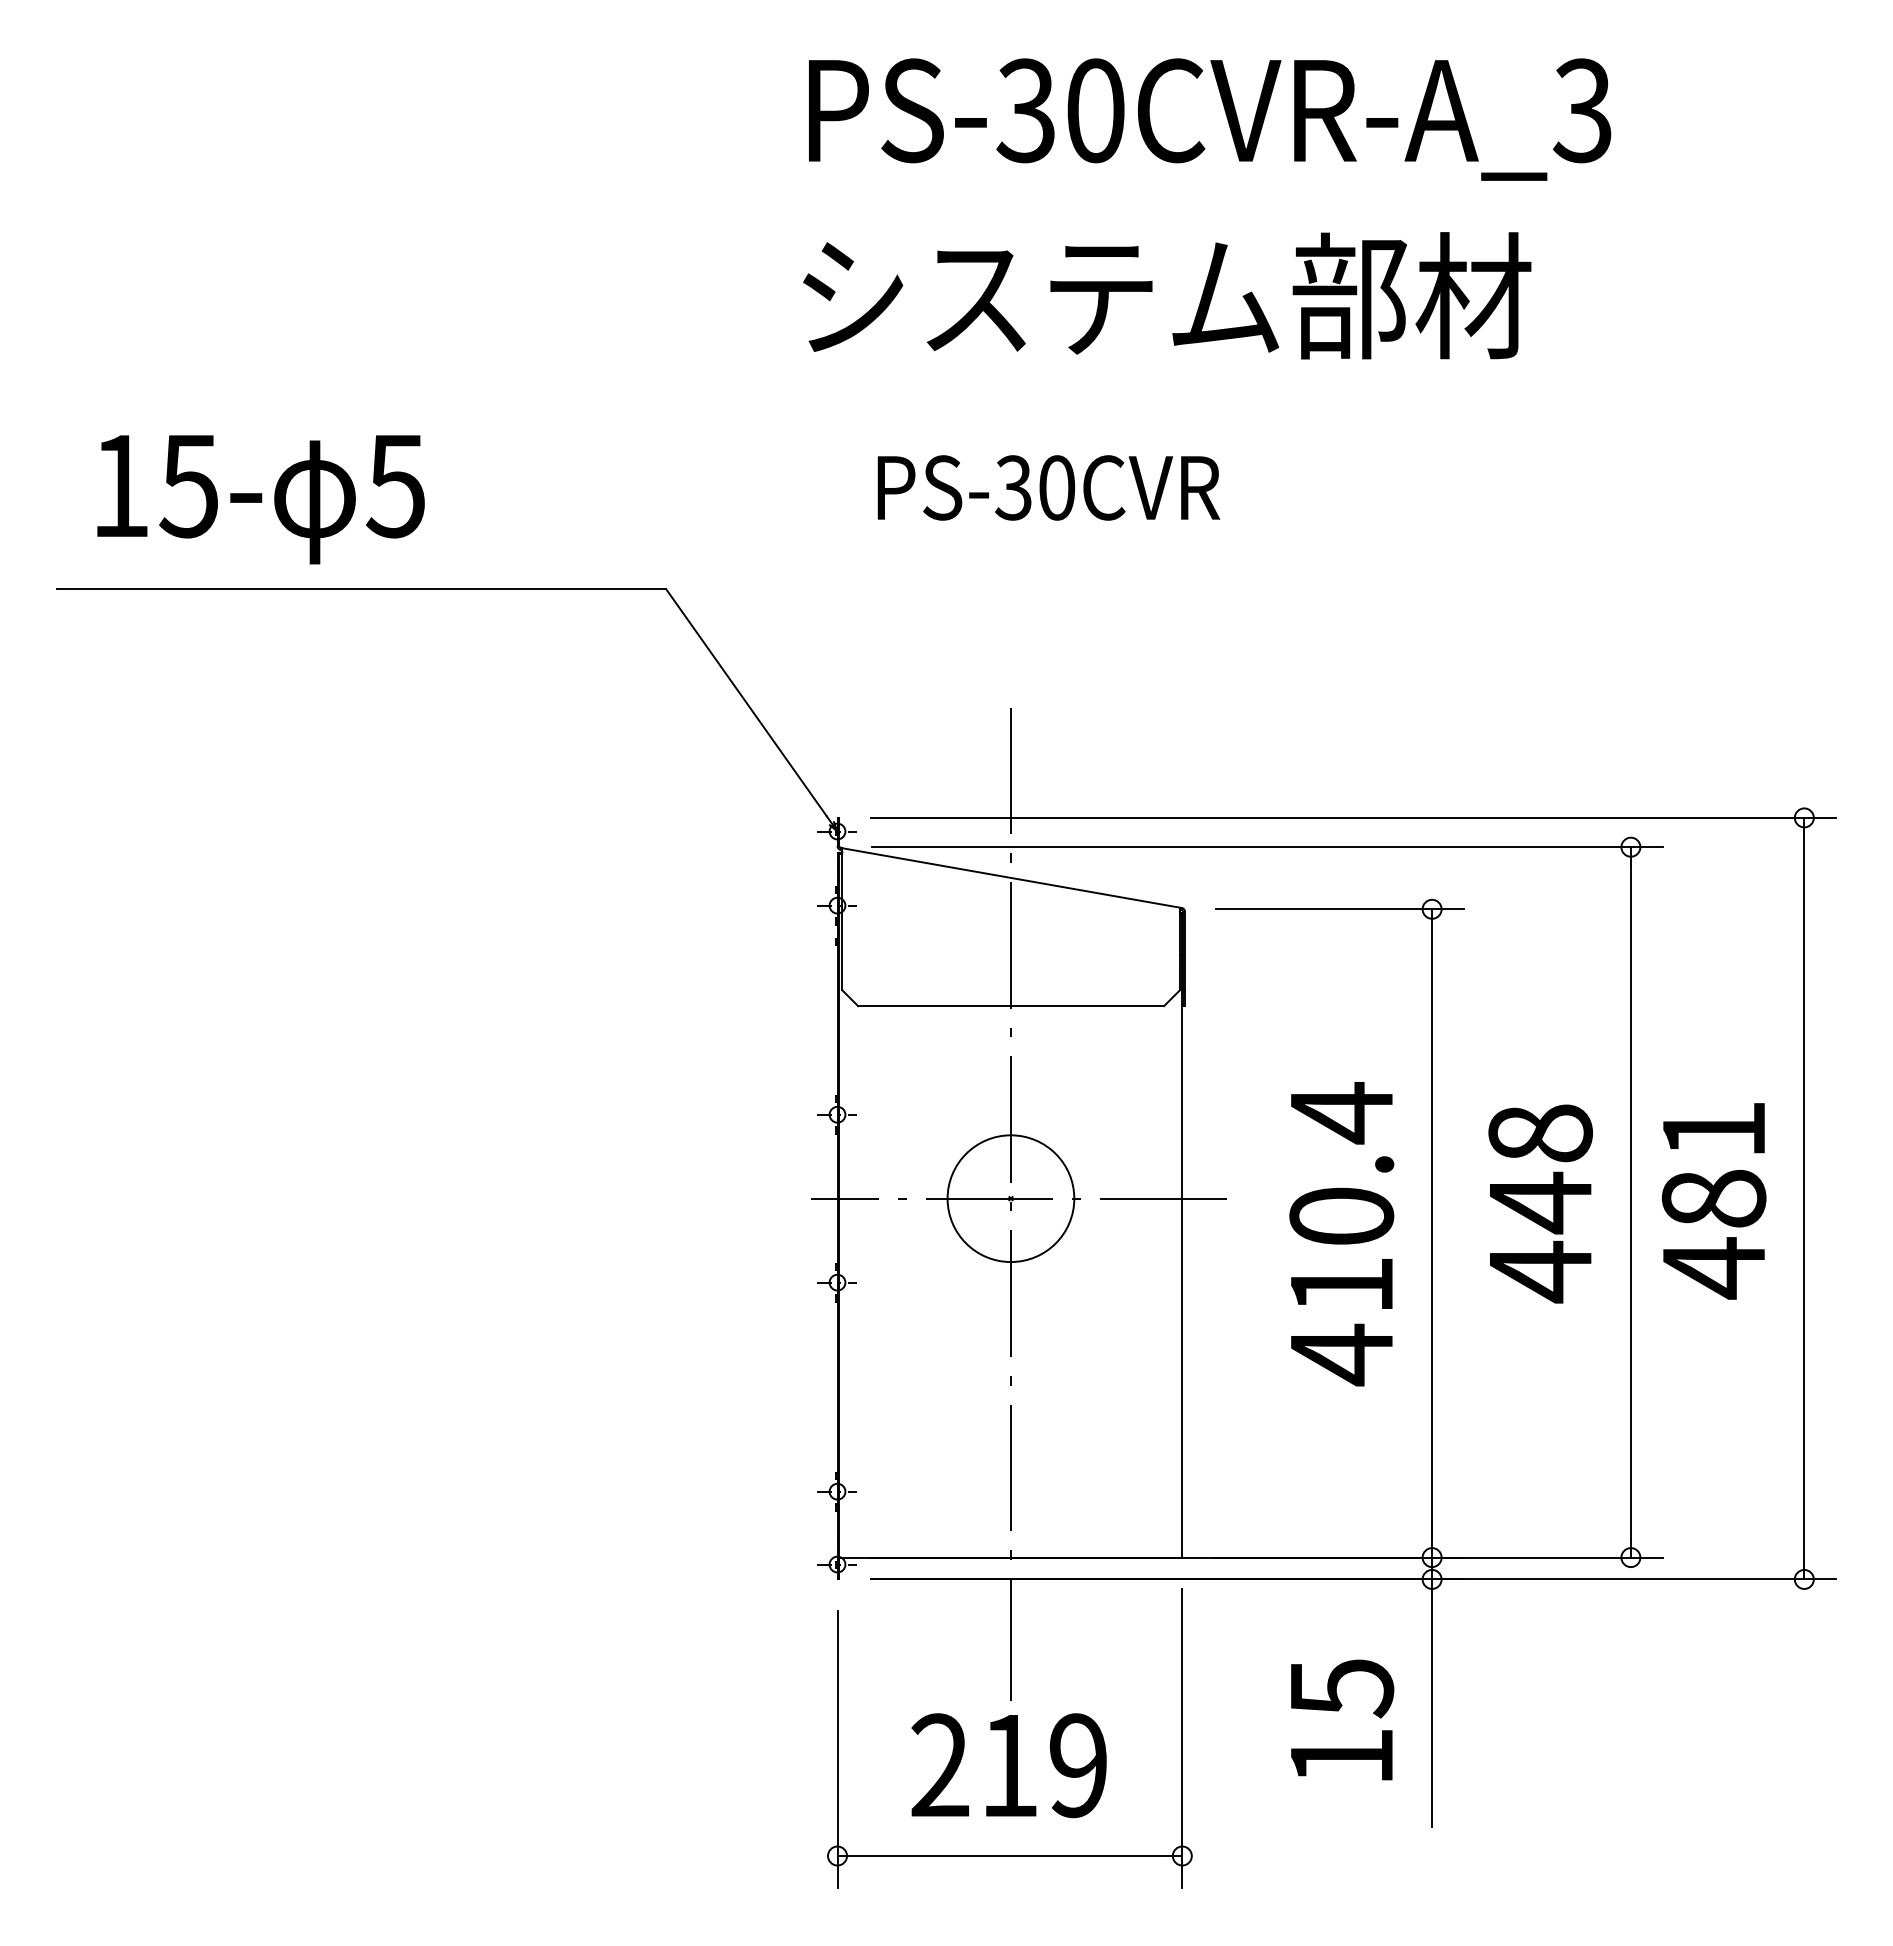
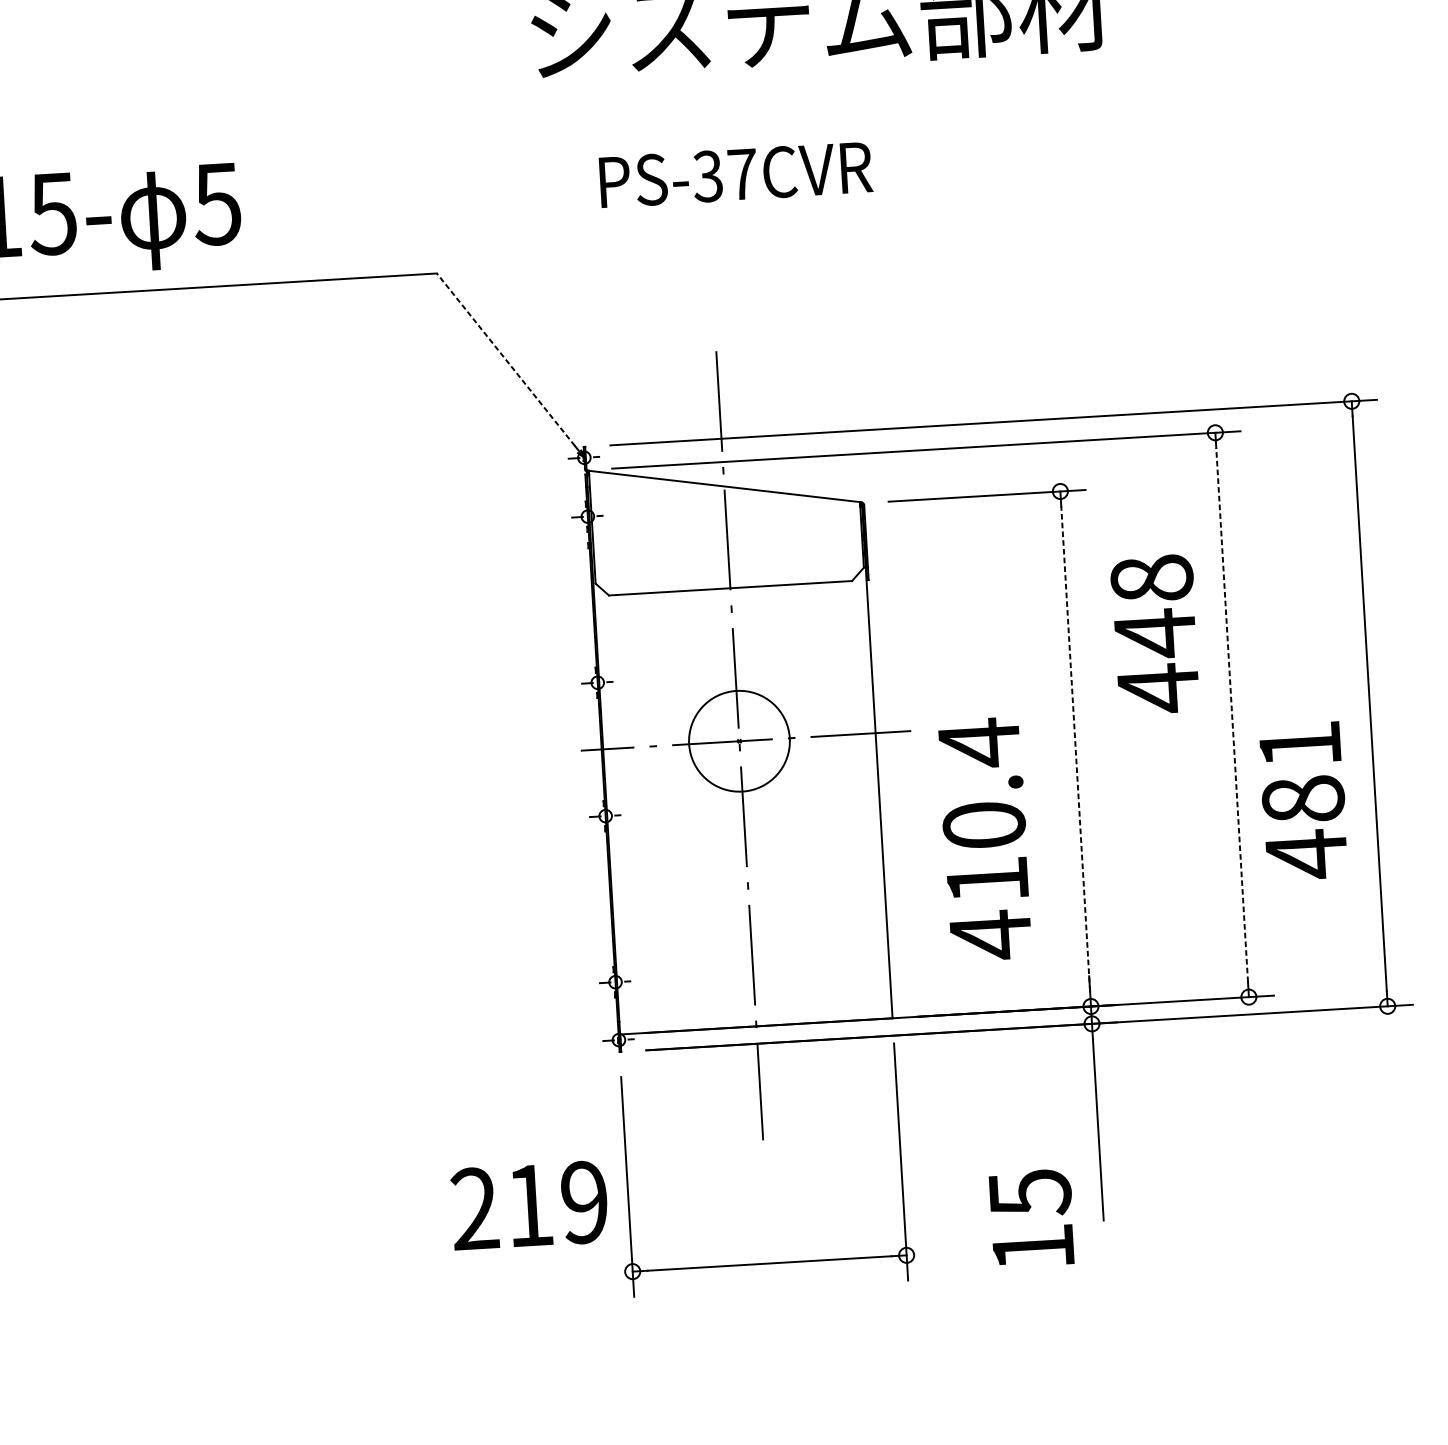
text: (1057, 487) -> (742, 174), PS-30CVR -> PS-37CVR
line: (746, 702) -> (505, 359), solid -> dashed
line: (1630, 1201) -> (1231, 714), solid -> dashed
text: (1713, 1201) -> (1303, 801), moved
text: (1540, 1203) -> (1155, 634), moved
line: (1432, 1232) -> (1075, 748), solid -> dashed
text: (1341, 1234) -> (984, 839), moved
text: (1342, 1719) -> (1032, 1218), moved
text: (1008, 1765) -> (529, 1205), moved

